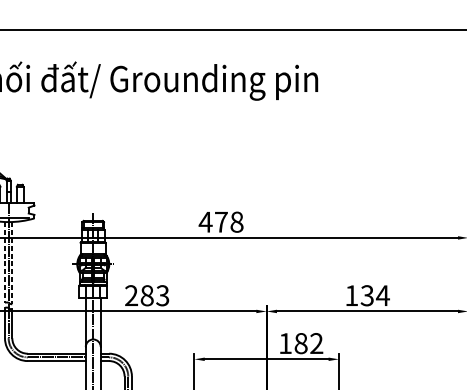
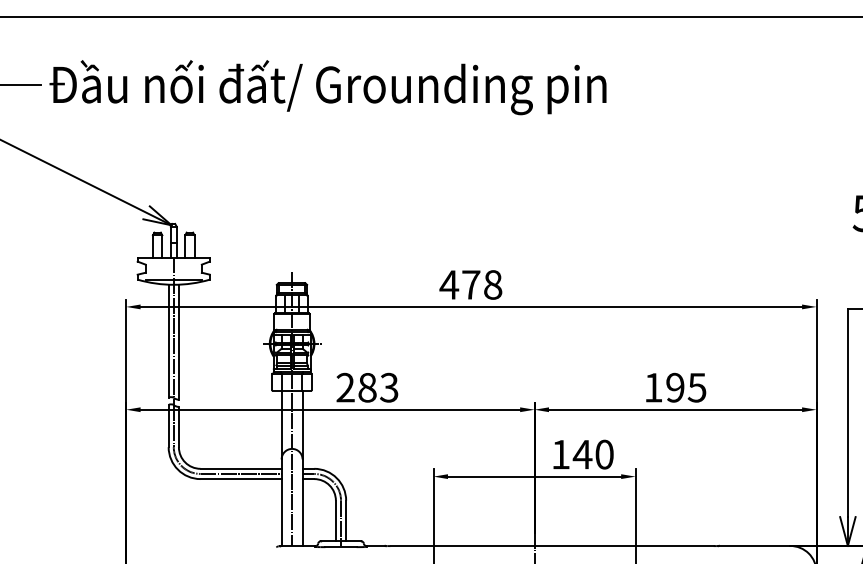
line: (4, 262) -> (168, 341), dashed -> solid
line: (12, 263) -> (178, 342), dashed -> solid
text: (375, 295) -> (686, 387), 134 -> 195
text: (308, 343) -> (592, 454), 182 -> 140

